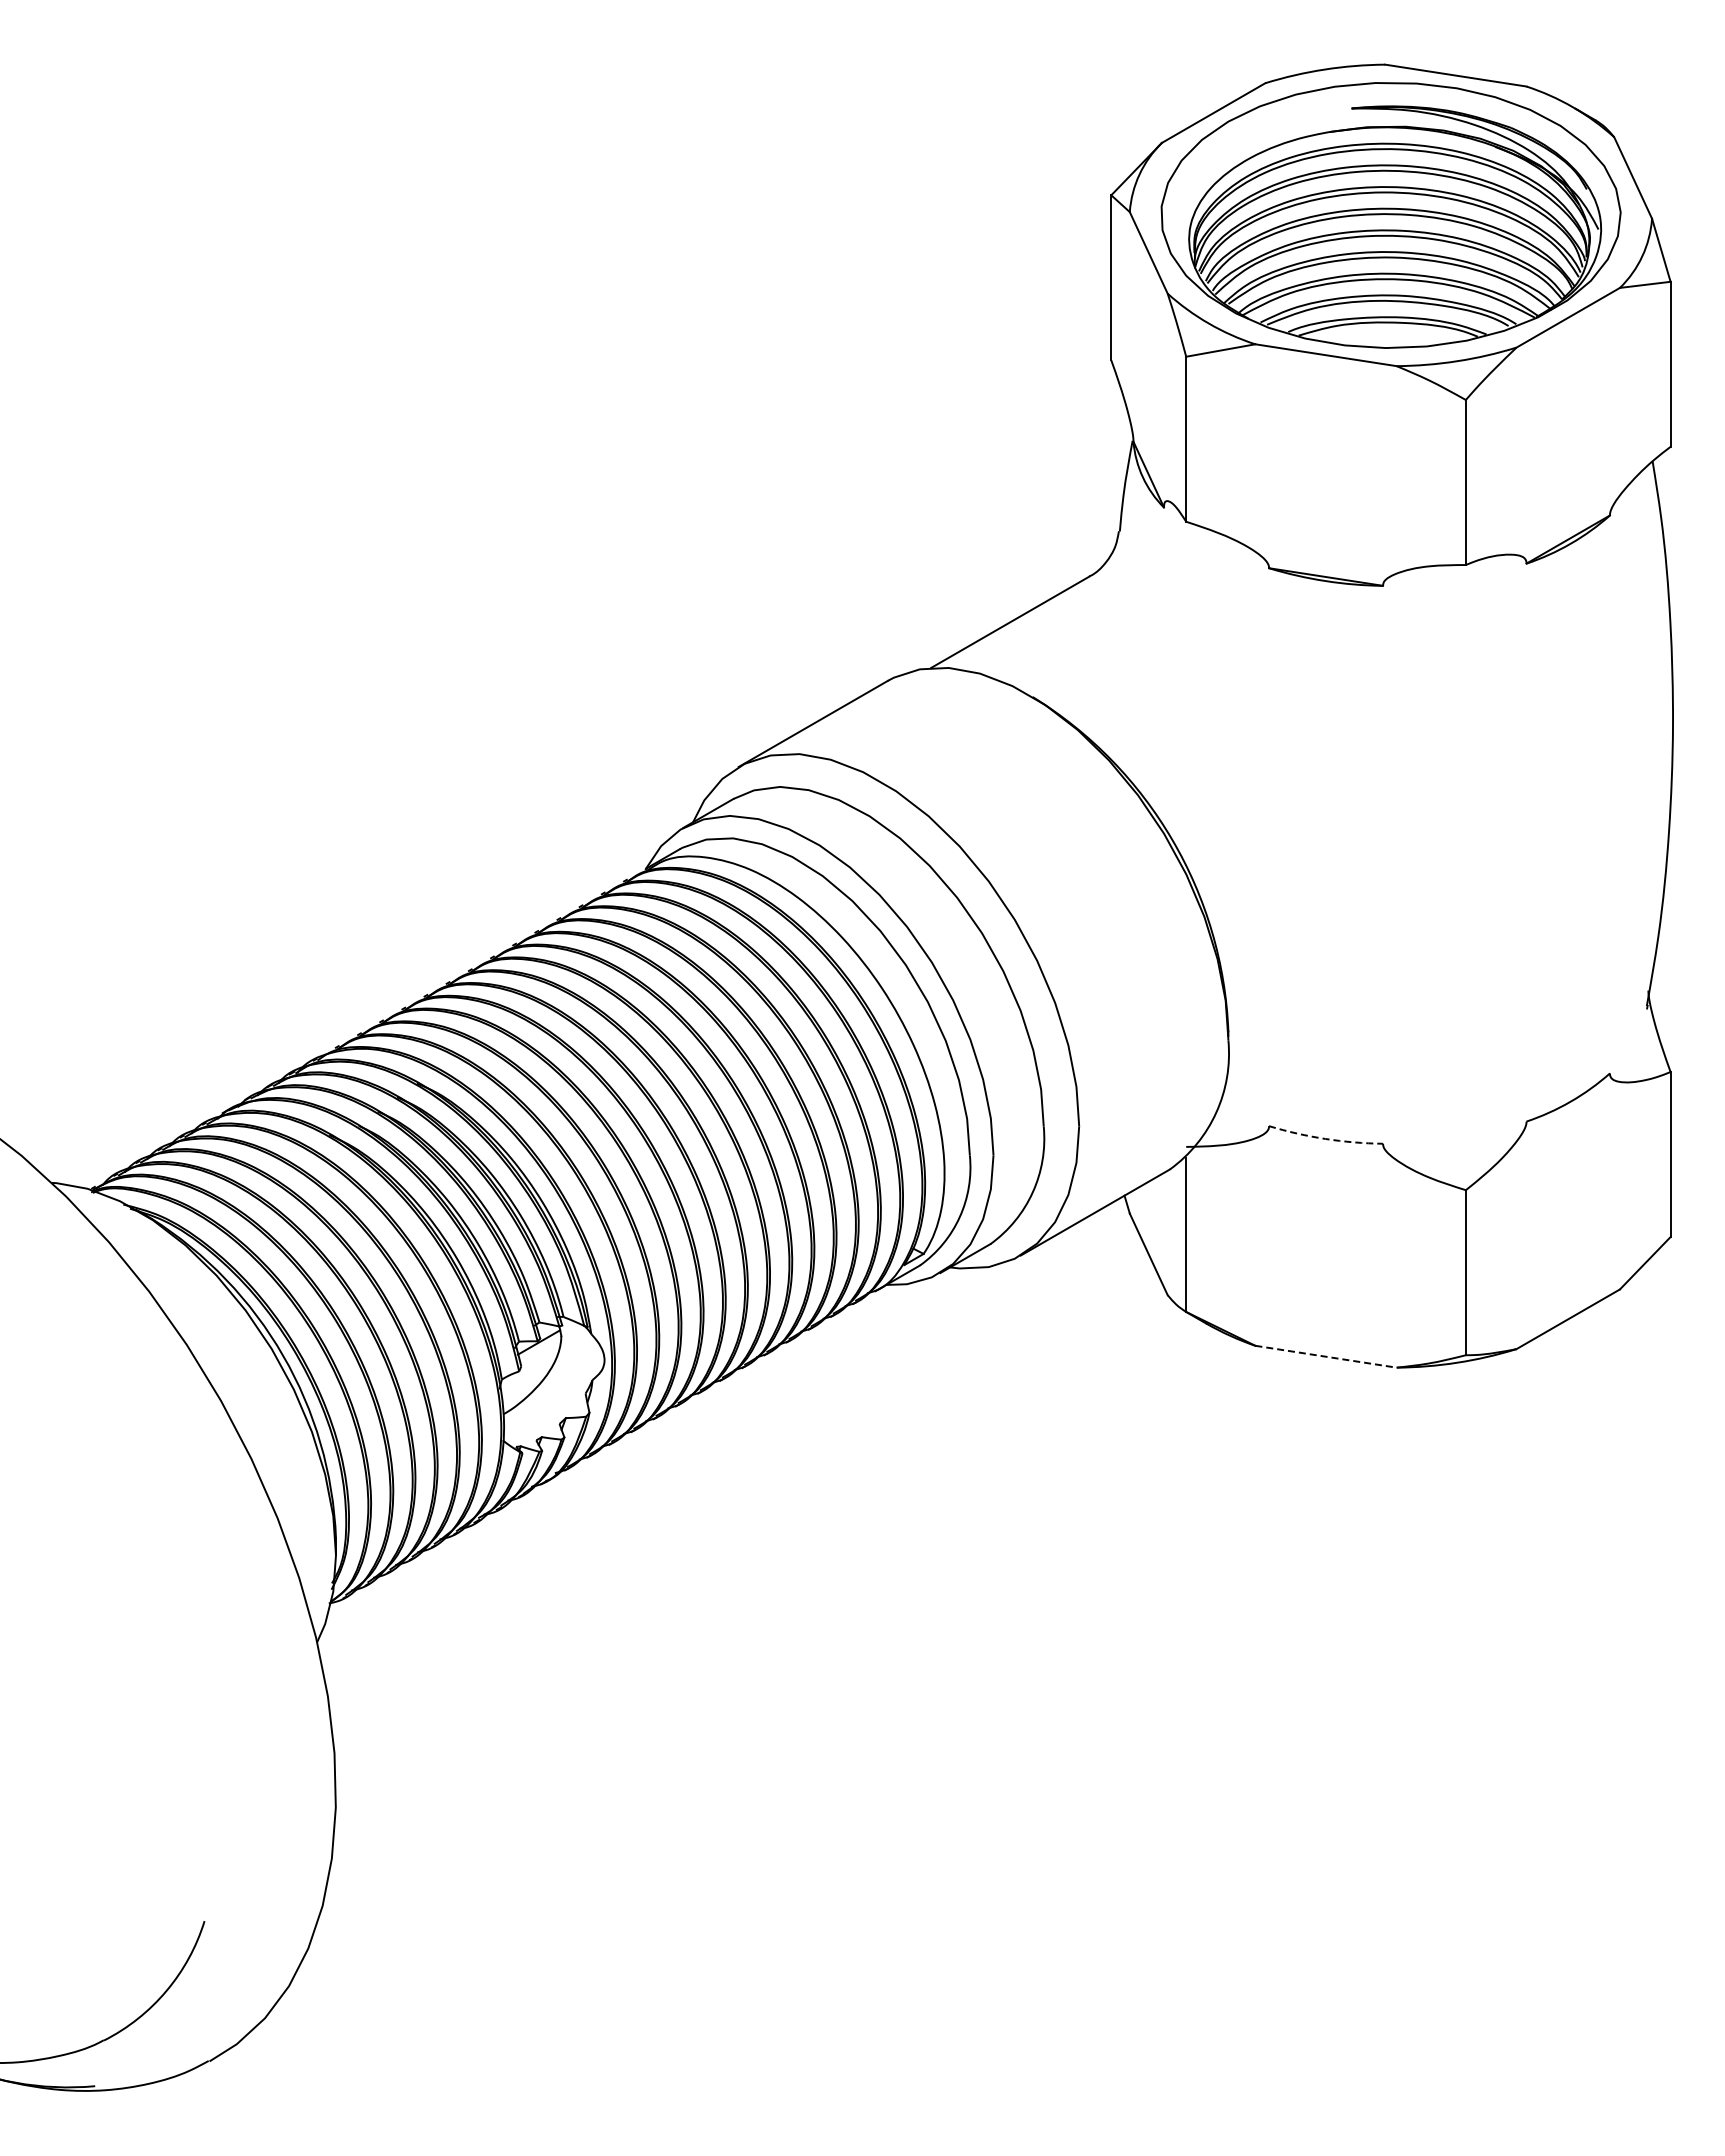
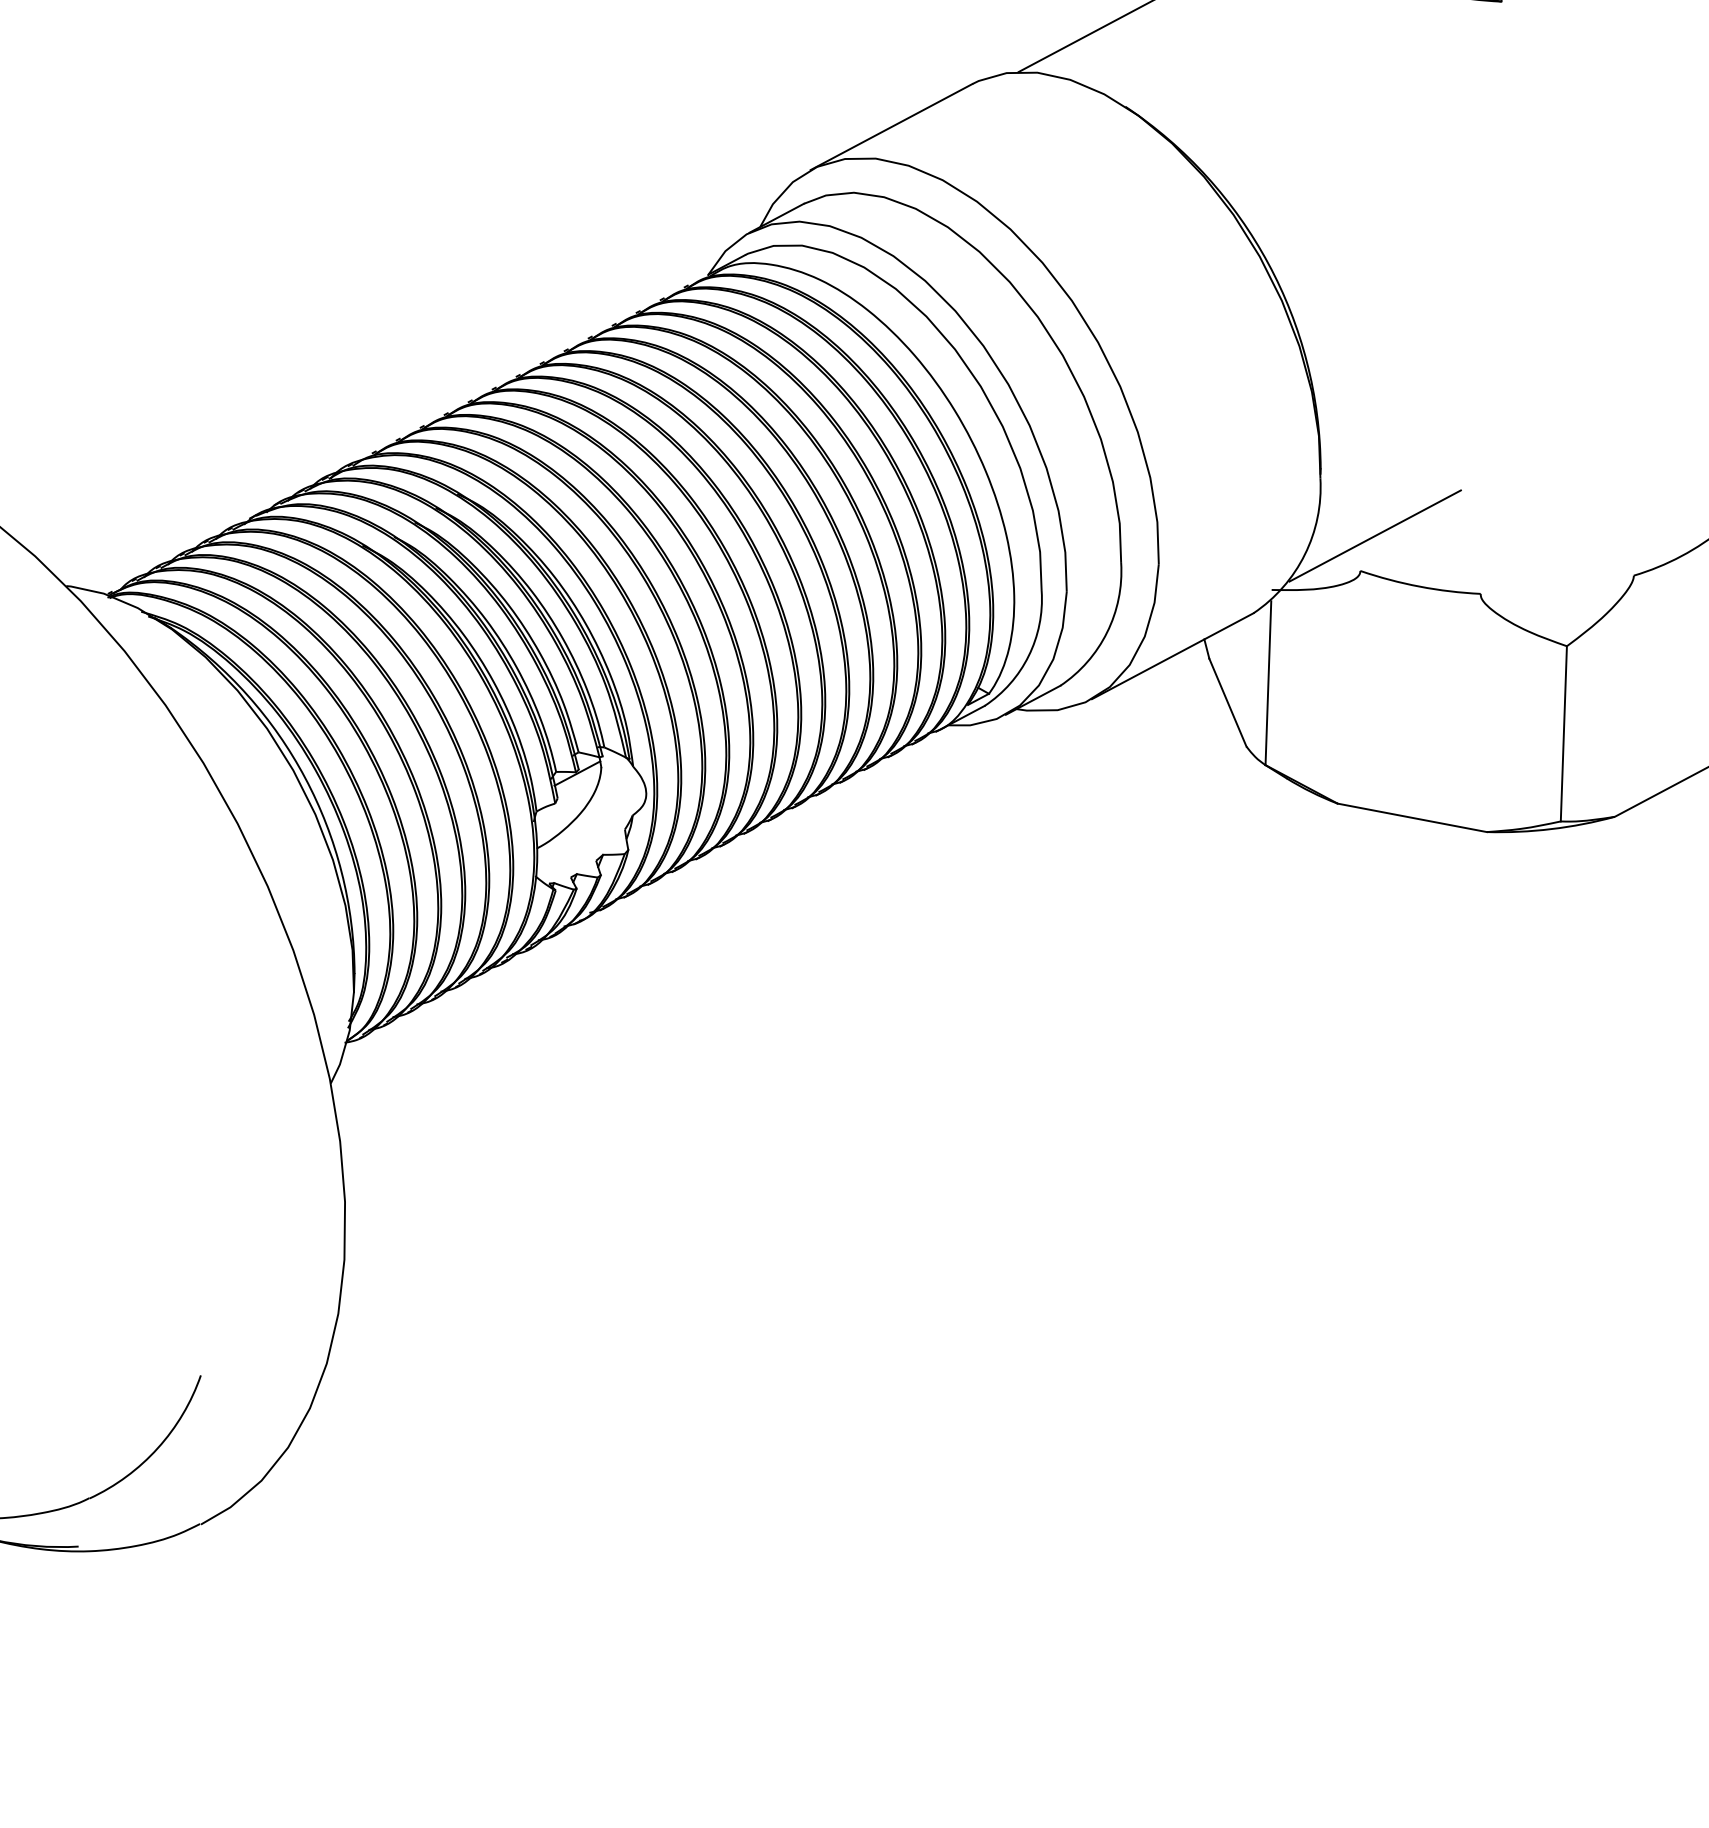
line: (1281, 1092) -> (1374, 535), added
arc: (1325, 1138) -> (1419, 586), dashed -> solid
line: (1326, 1356) -> (1412, 817), dashed -> solid

